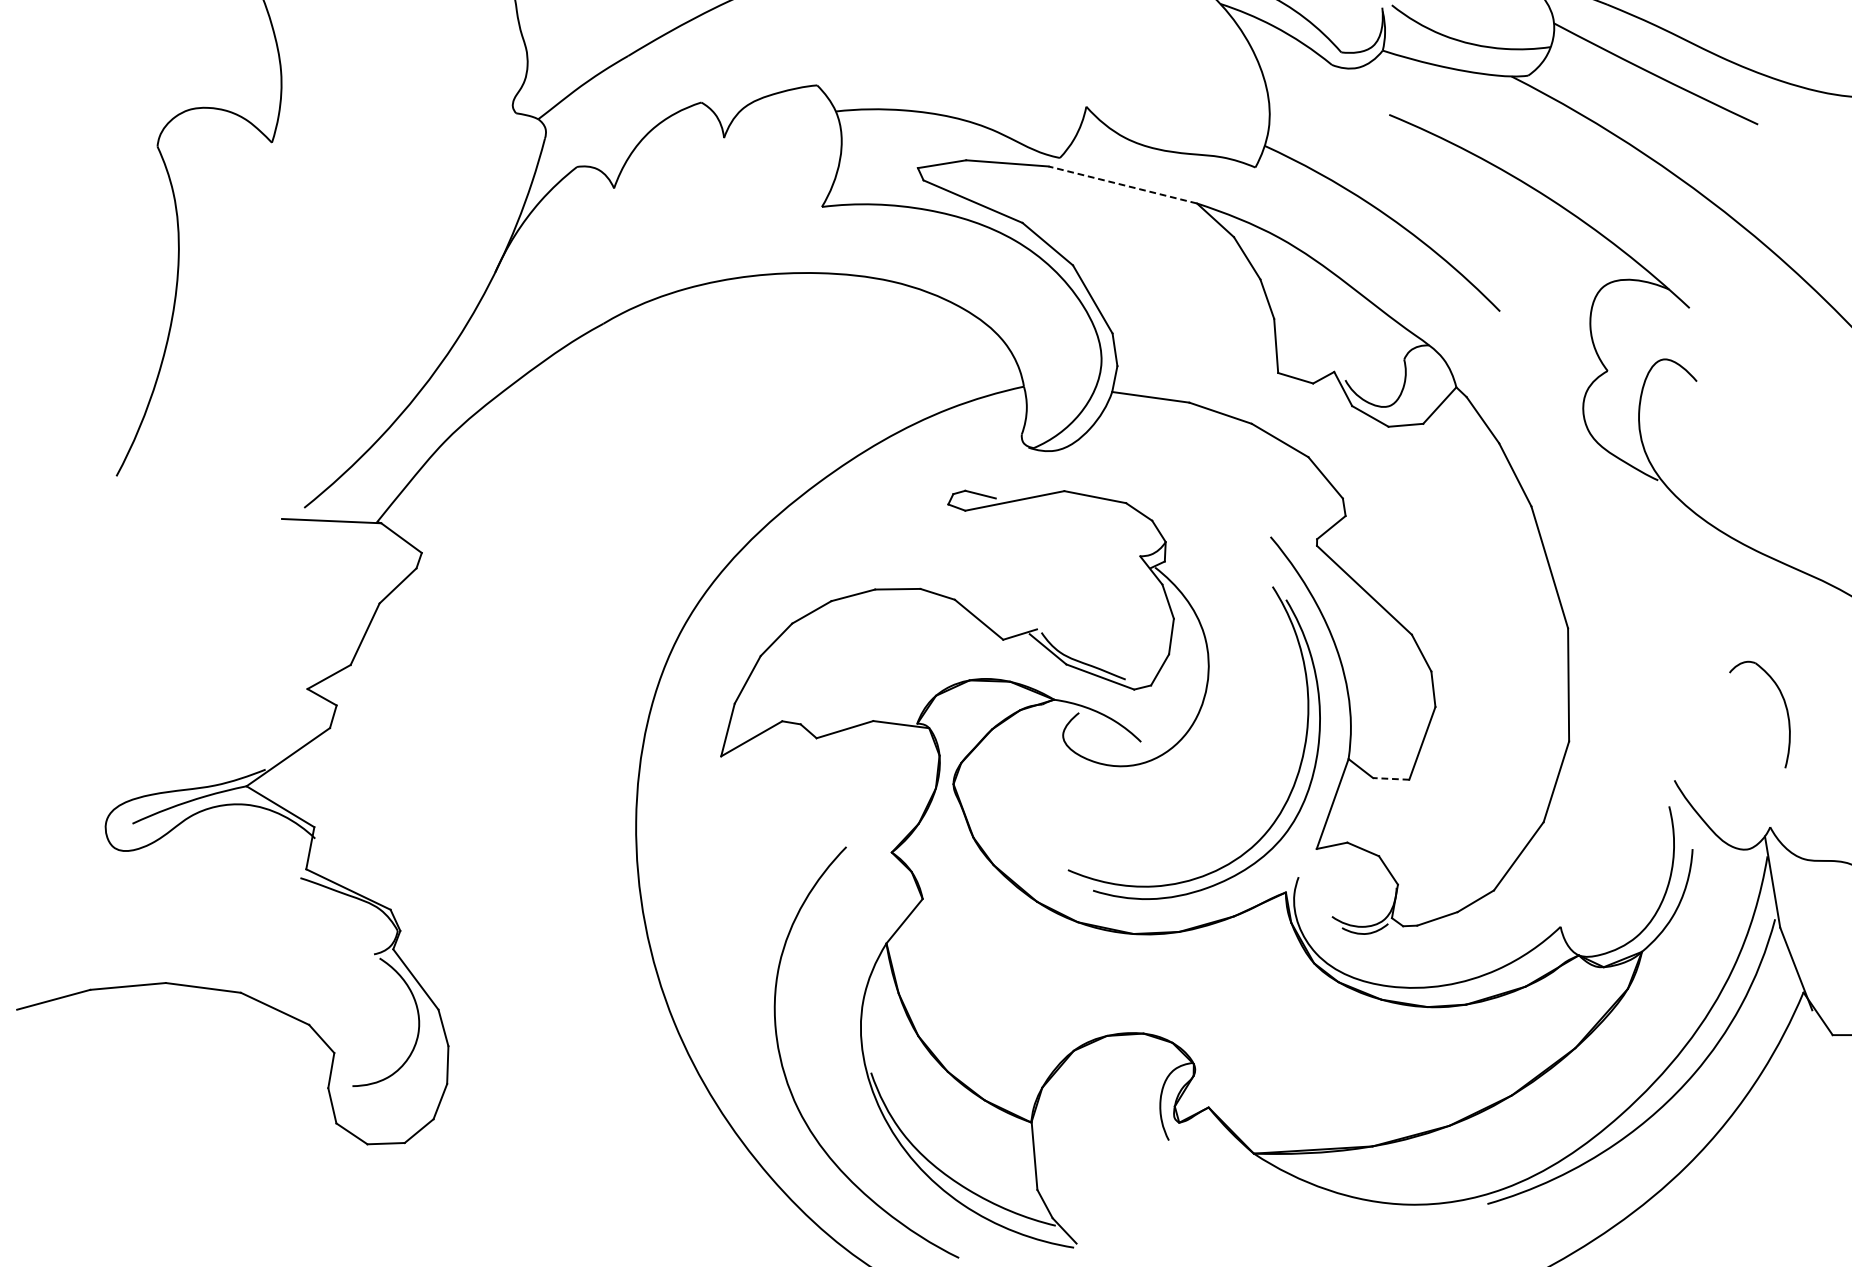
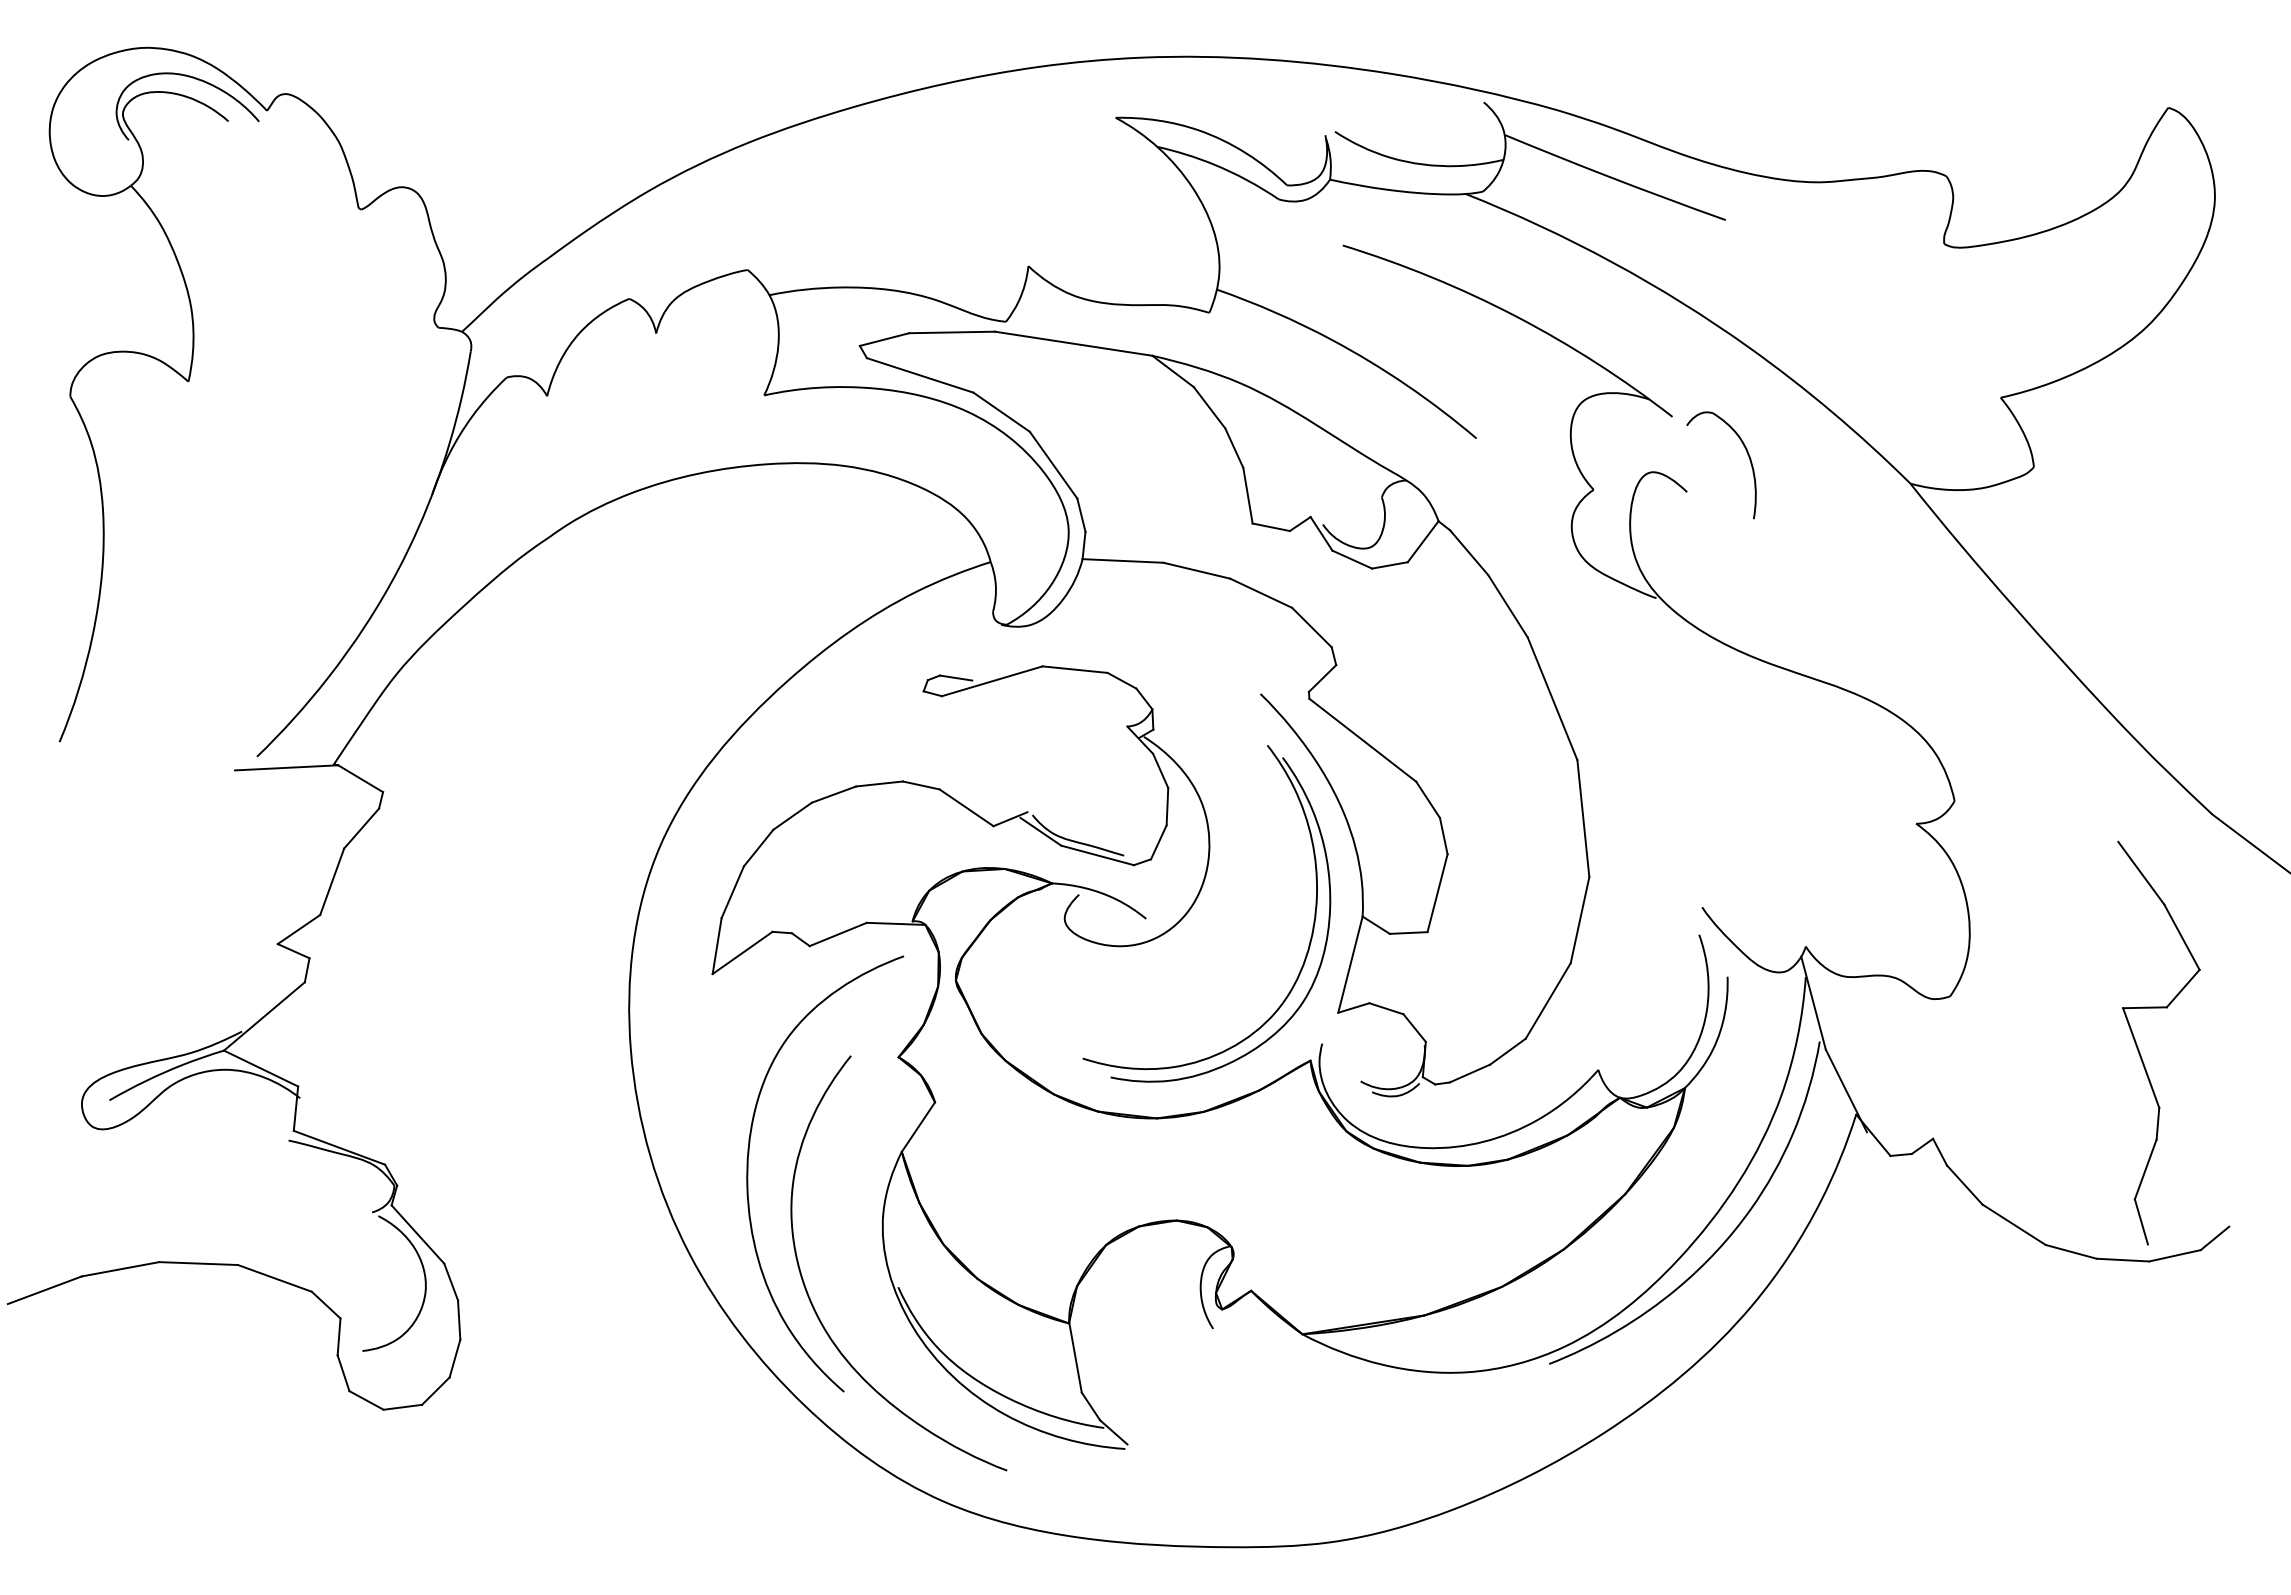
line: (1122, 184) -> (1073, 343), dashed -> solid
part: (1784, 706) -> (1747, 455), moved
line: (1390, 779) -> (1408, 933), dashed -> solid
curve: (737, 950) -> (748, 1173), added

